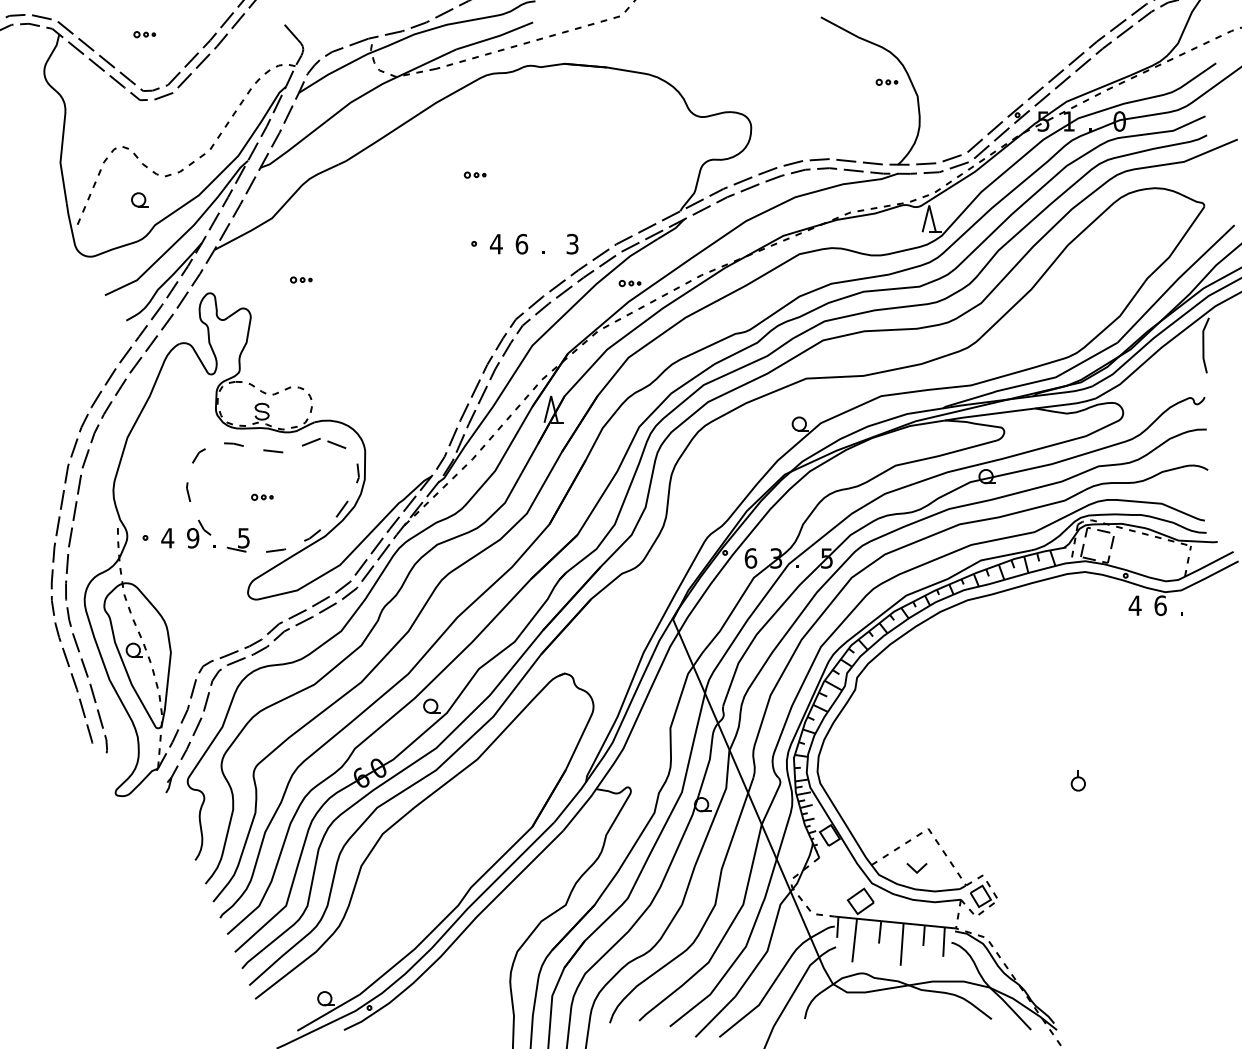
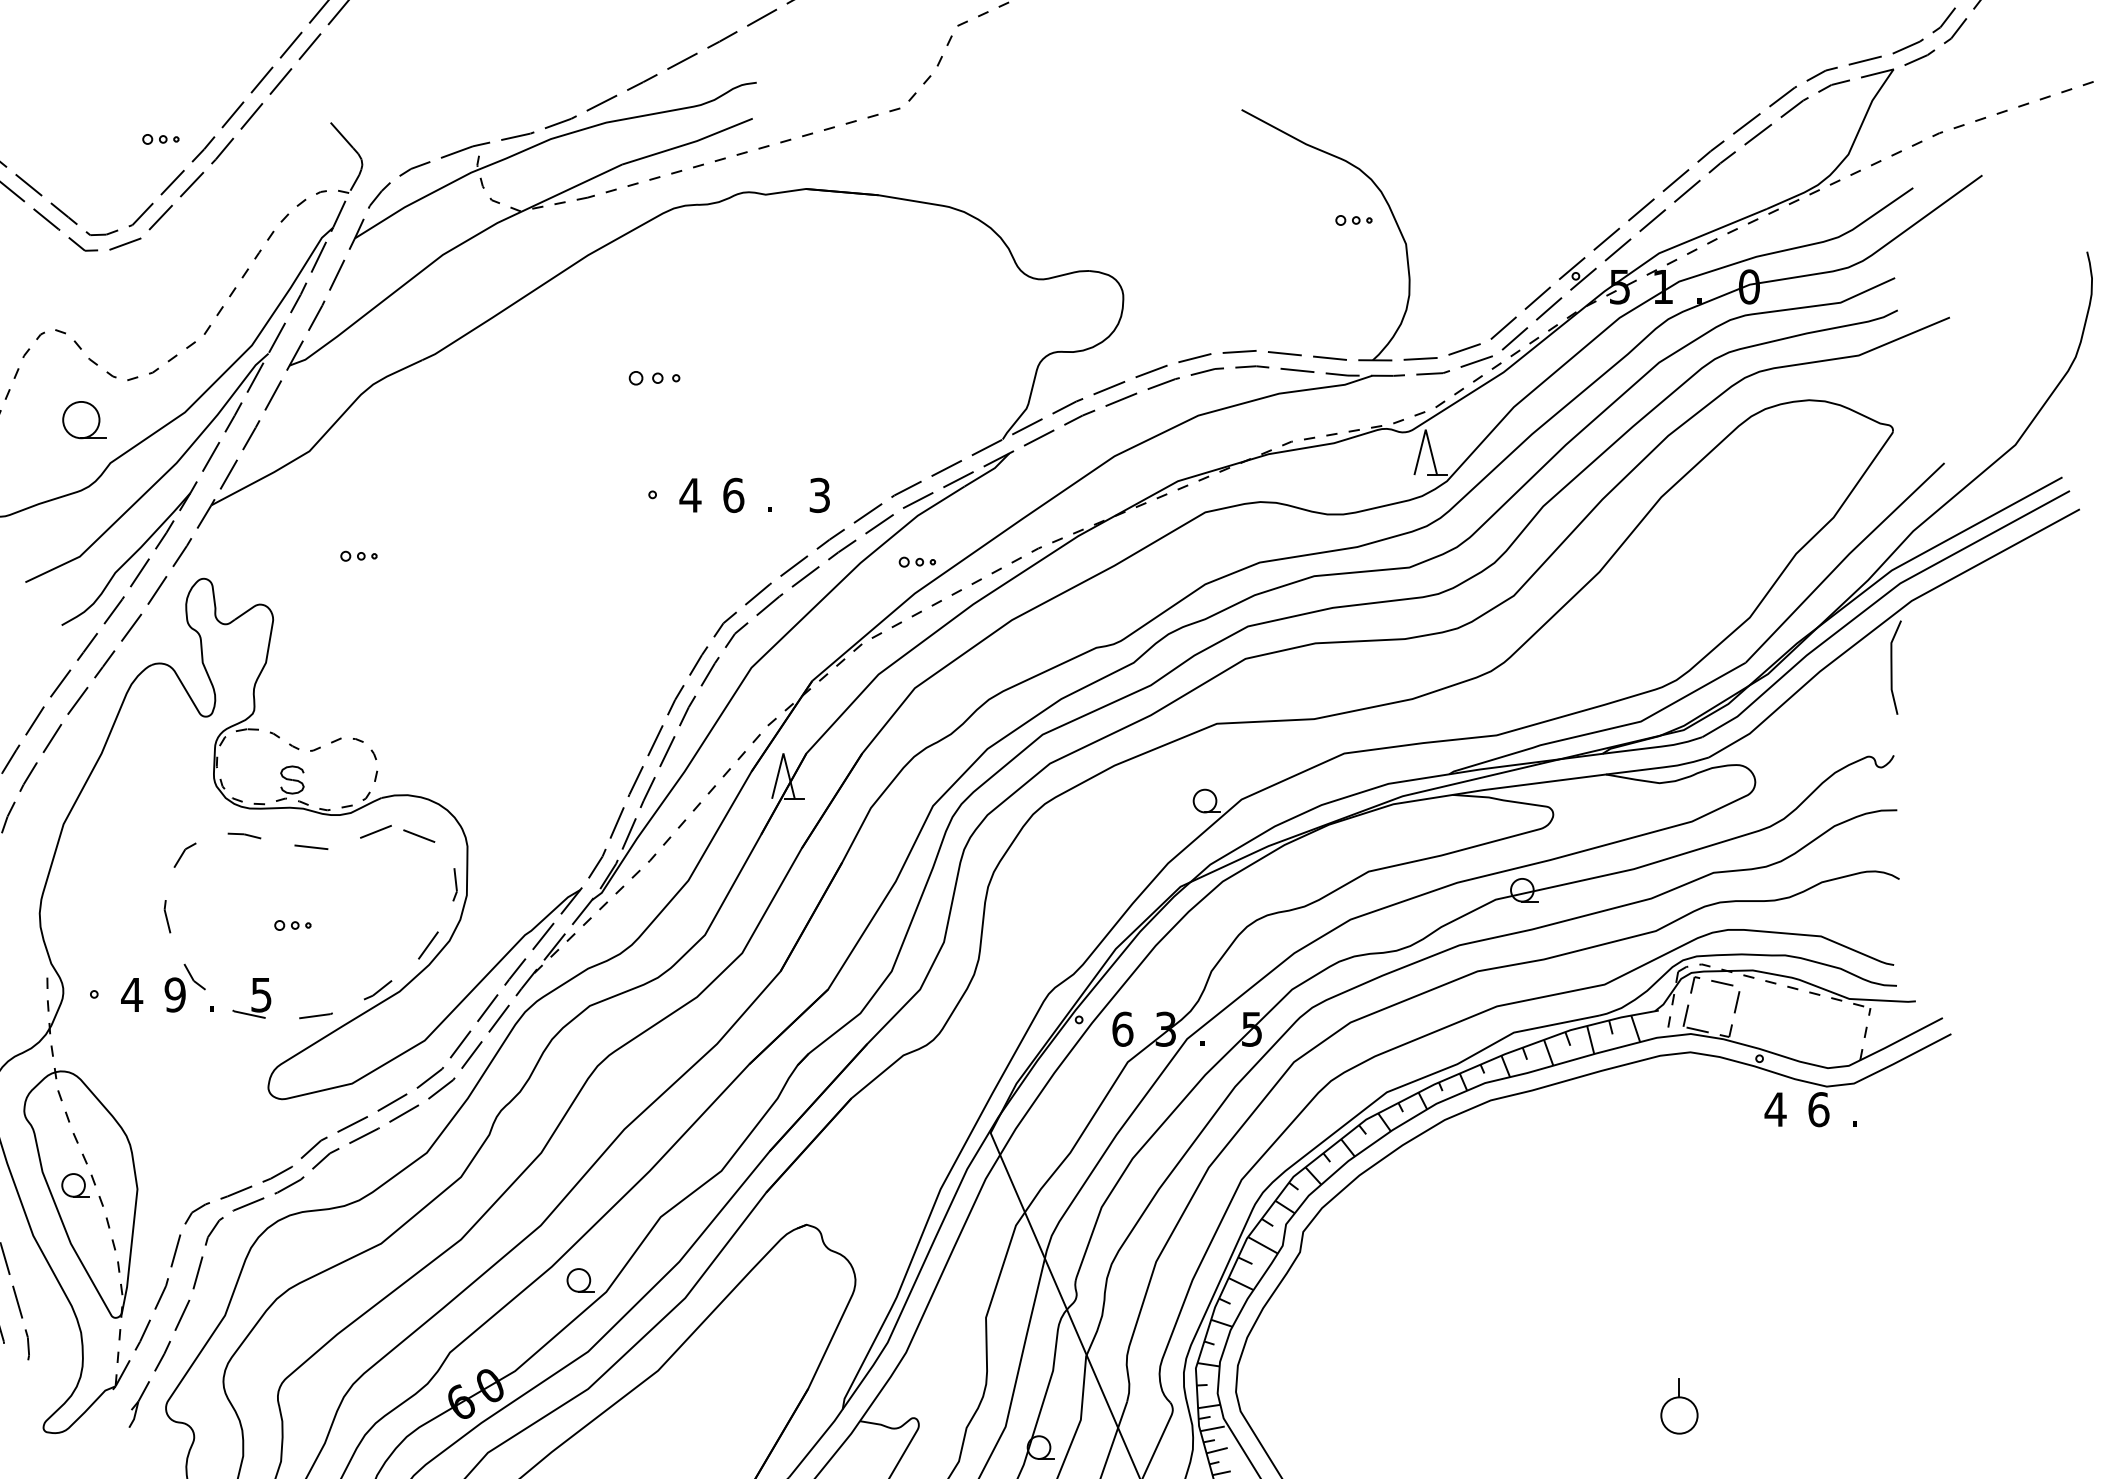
part: (144, 34) -> (160, 139), moved
part: (474, 174) -> (653, 376), size x1.4
part: (139, 199) -> (84, 419), size x1.6
part: (1077, 780) -> (1677, 1406), size x1.6

